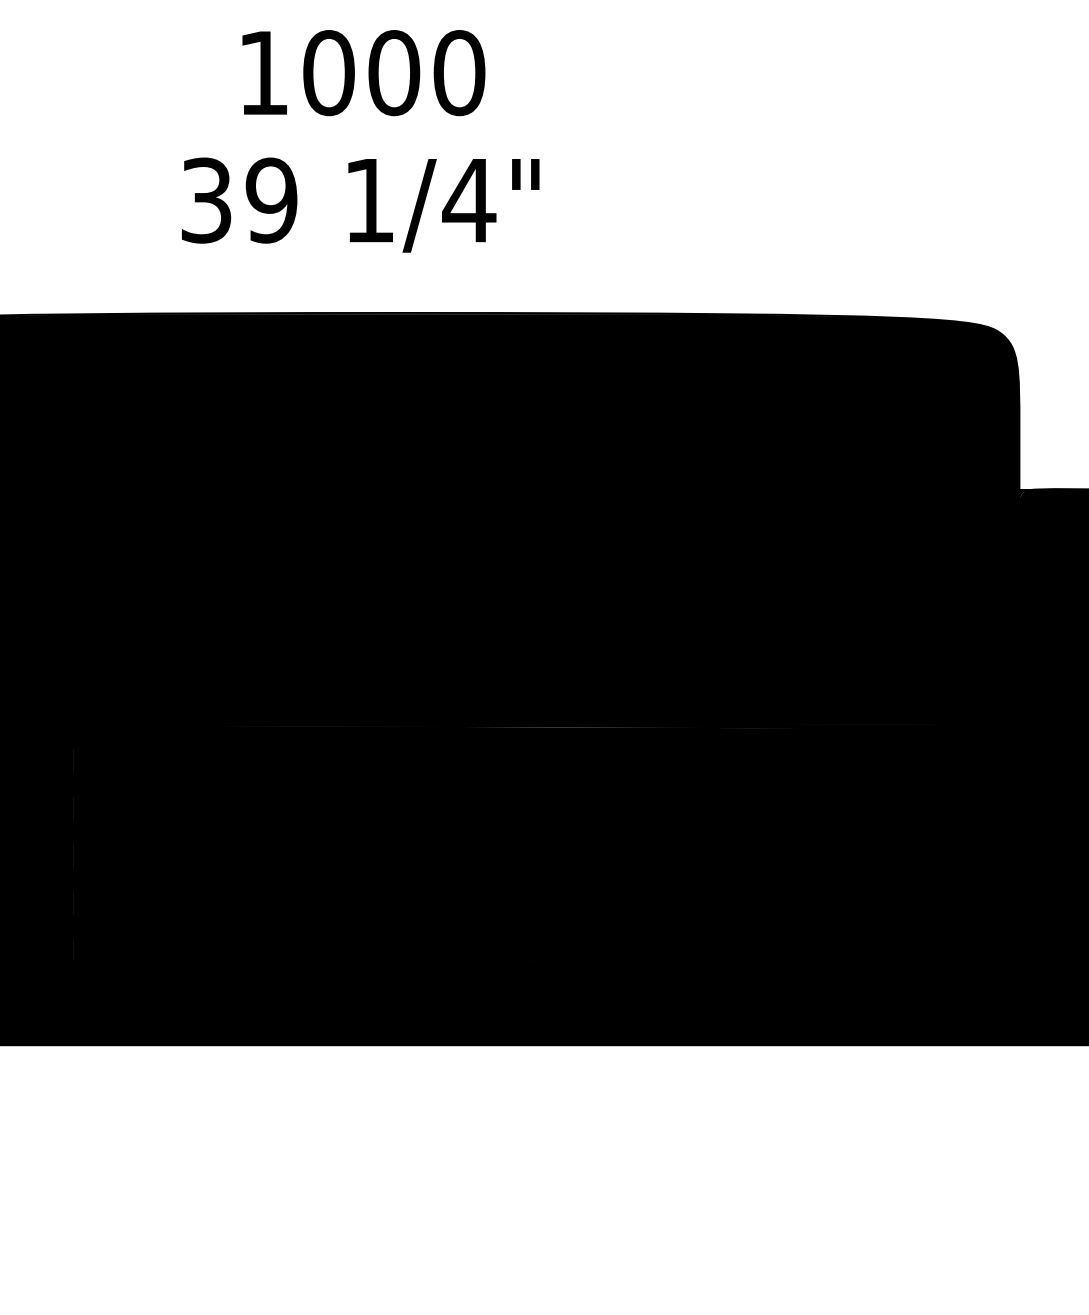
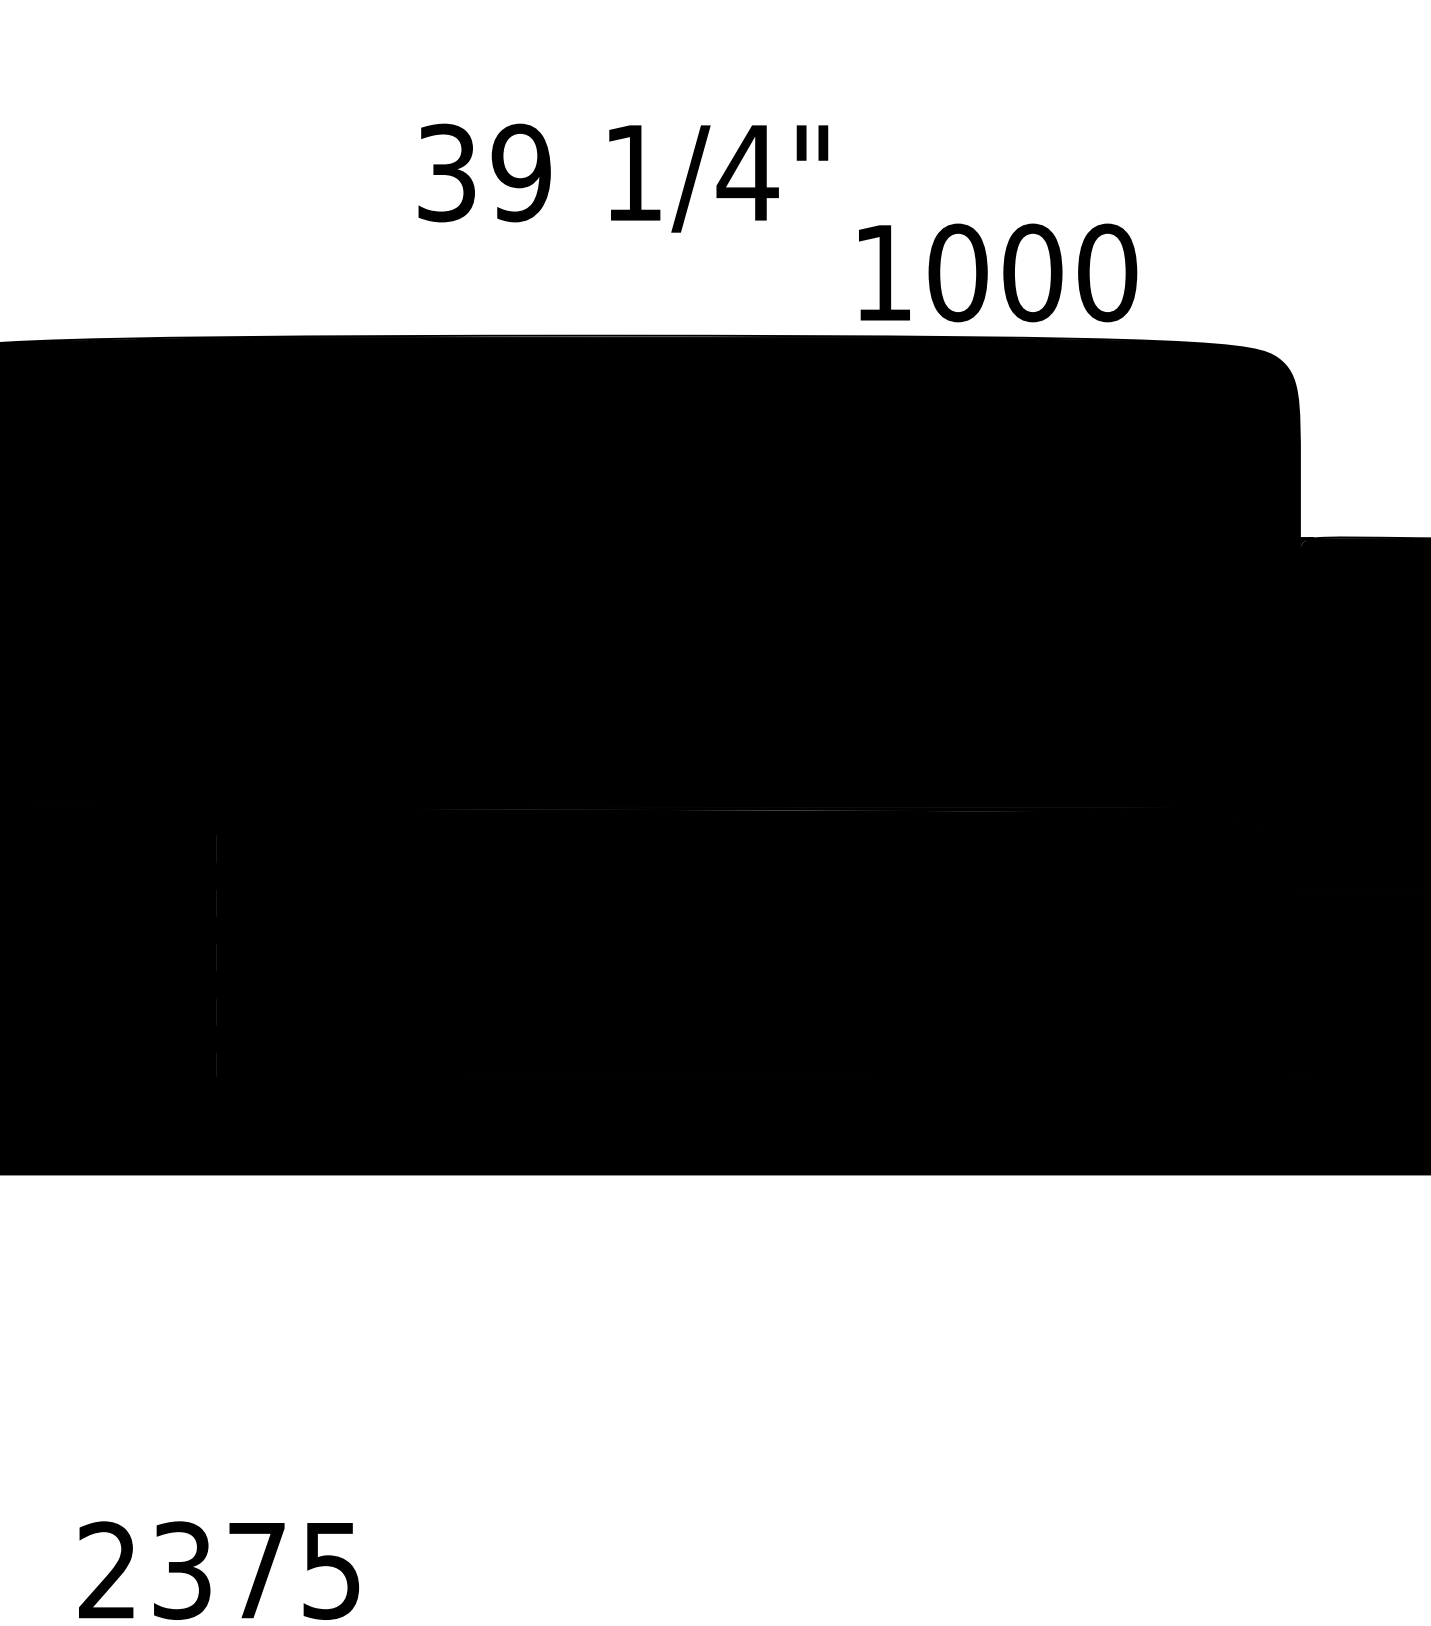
text: (364, 72) -> (998, 272), moved
text: (360, 204) -> (623, 177), moved

